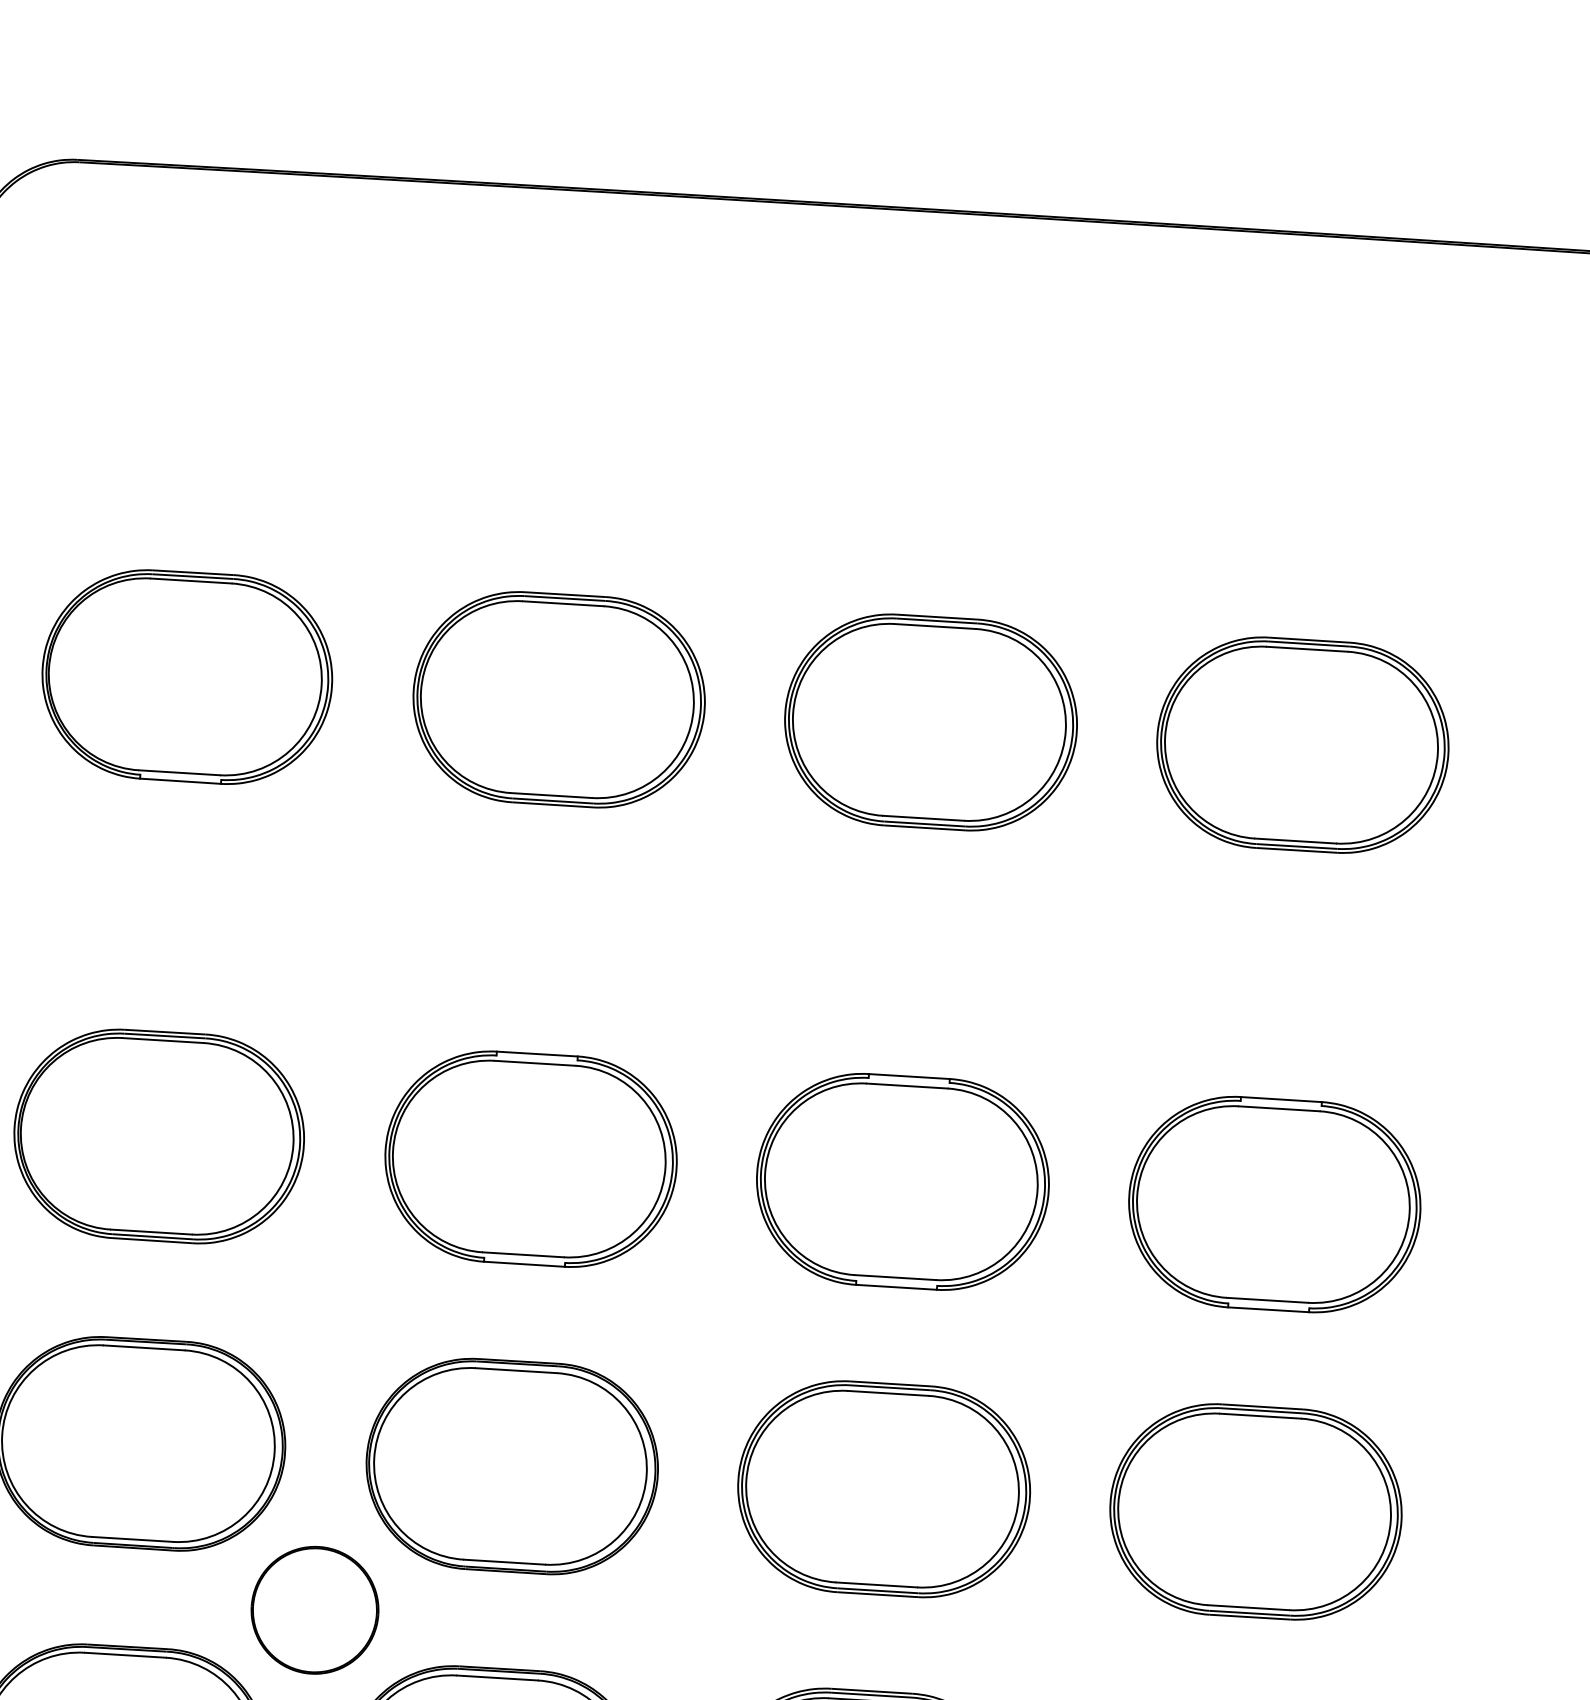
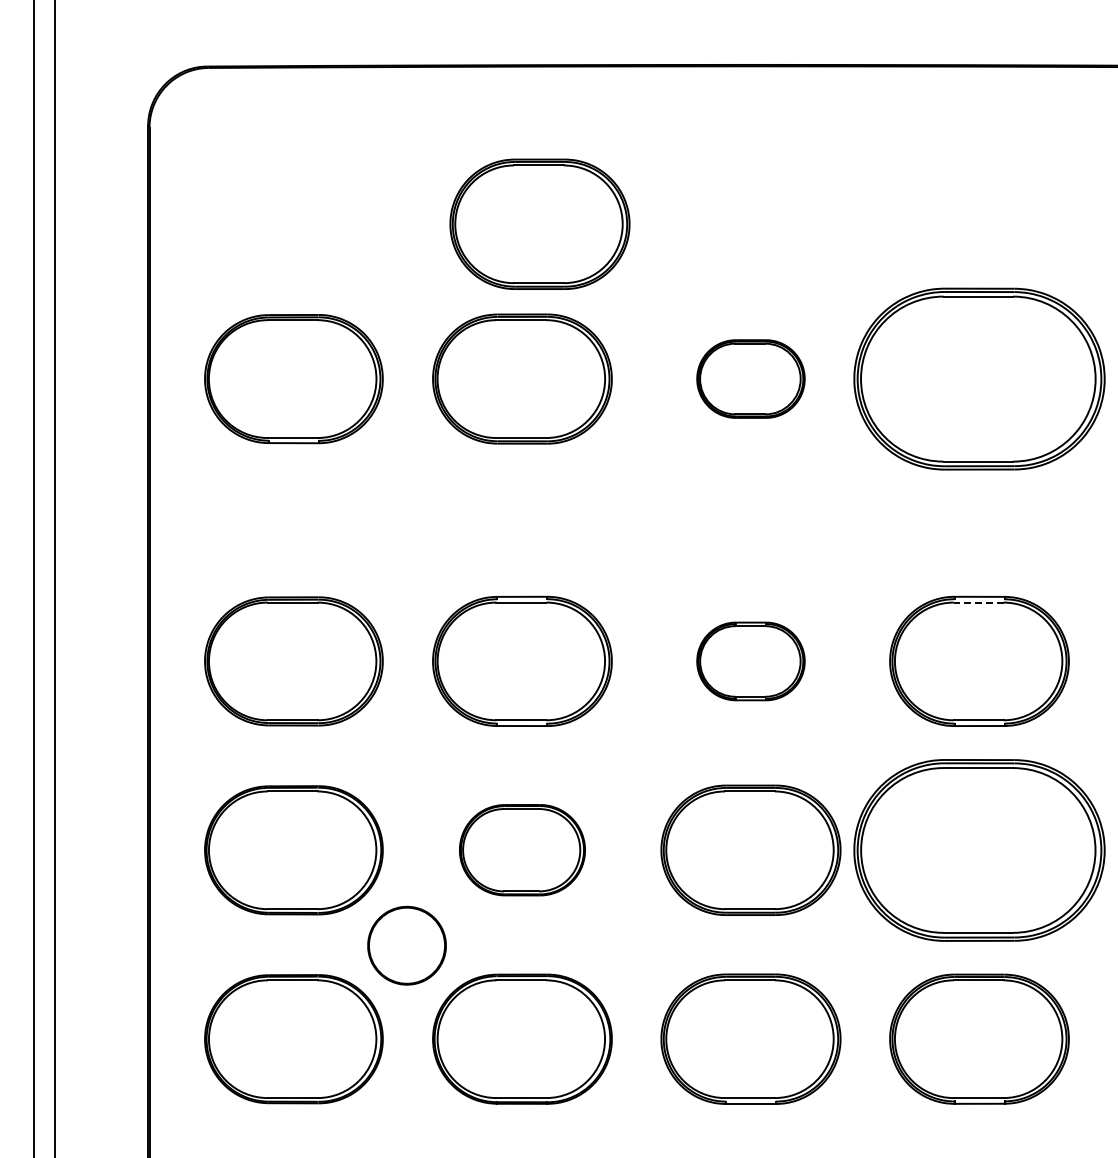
part: (602, 448) -> (539, 223), added
part: (930, 721) -> (750, 378), size x0.6
part: (1302, 744) -> (979, 378), size x1.4
line: (1279, 1108) -> (978, 602), solid -> dashed
part: (902, 1181) -> (750, 661), size x0.6
part: (512, 1465) -> (522, 849), size x0.7
part: (1256, 1510) -> (979, 849), size x1.4

